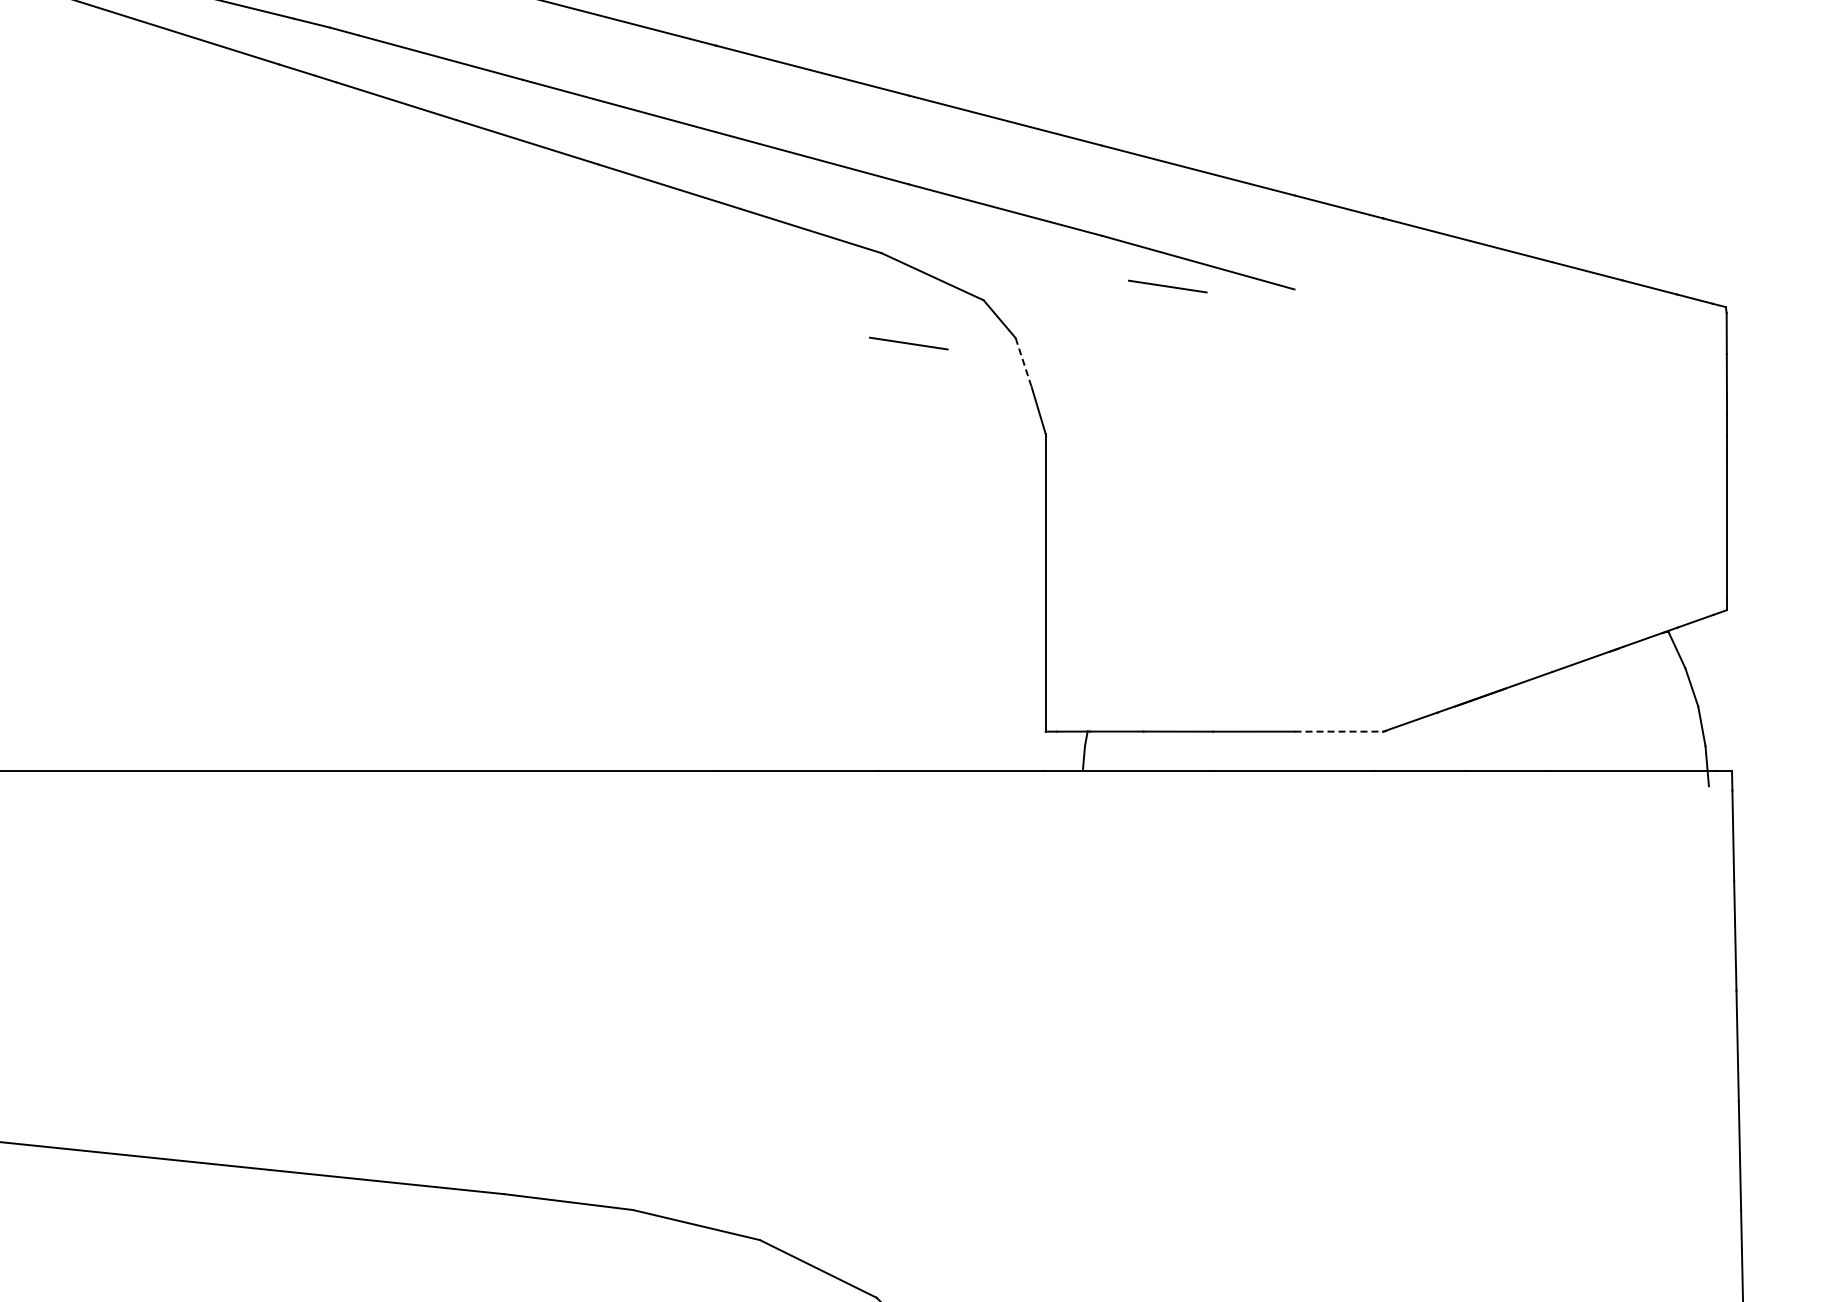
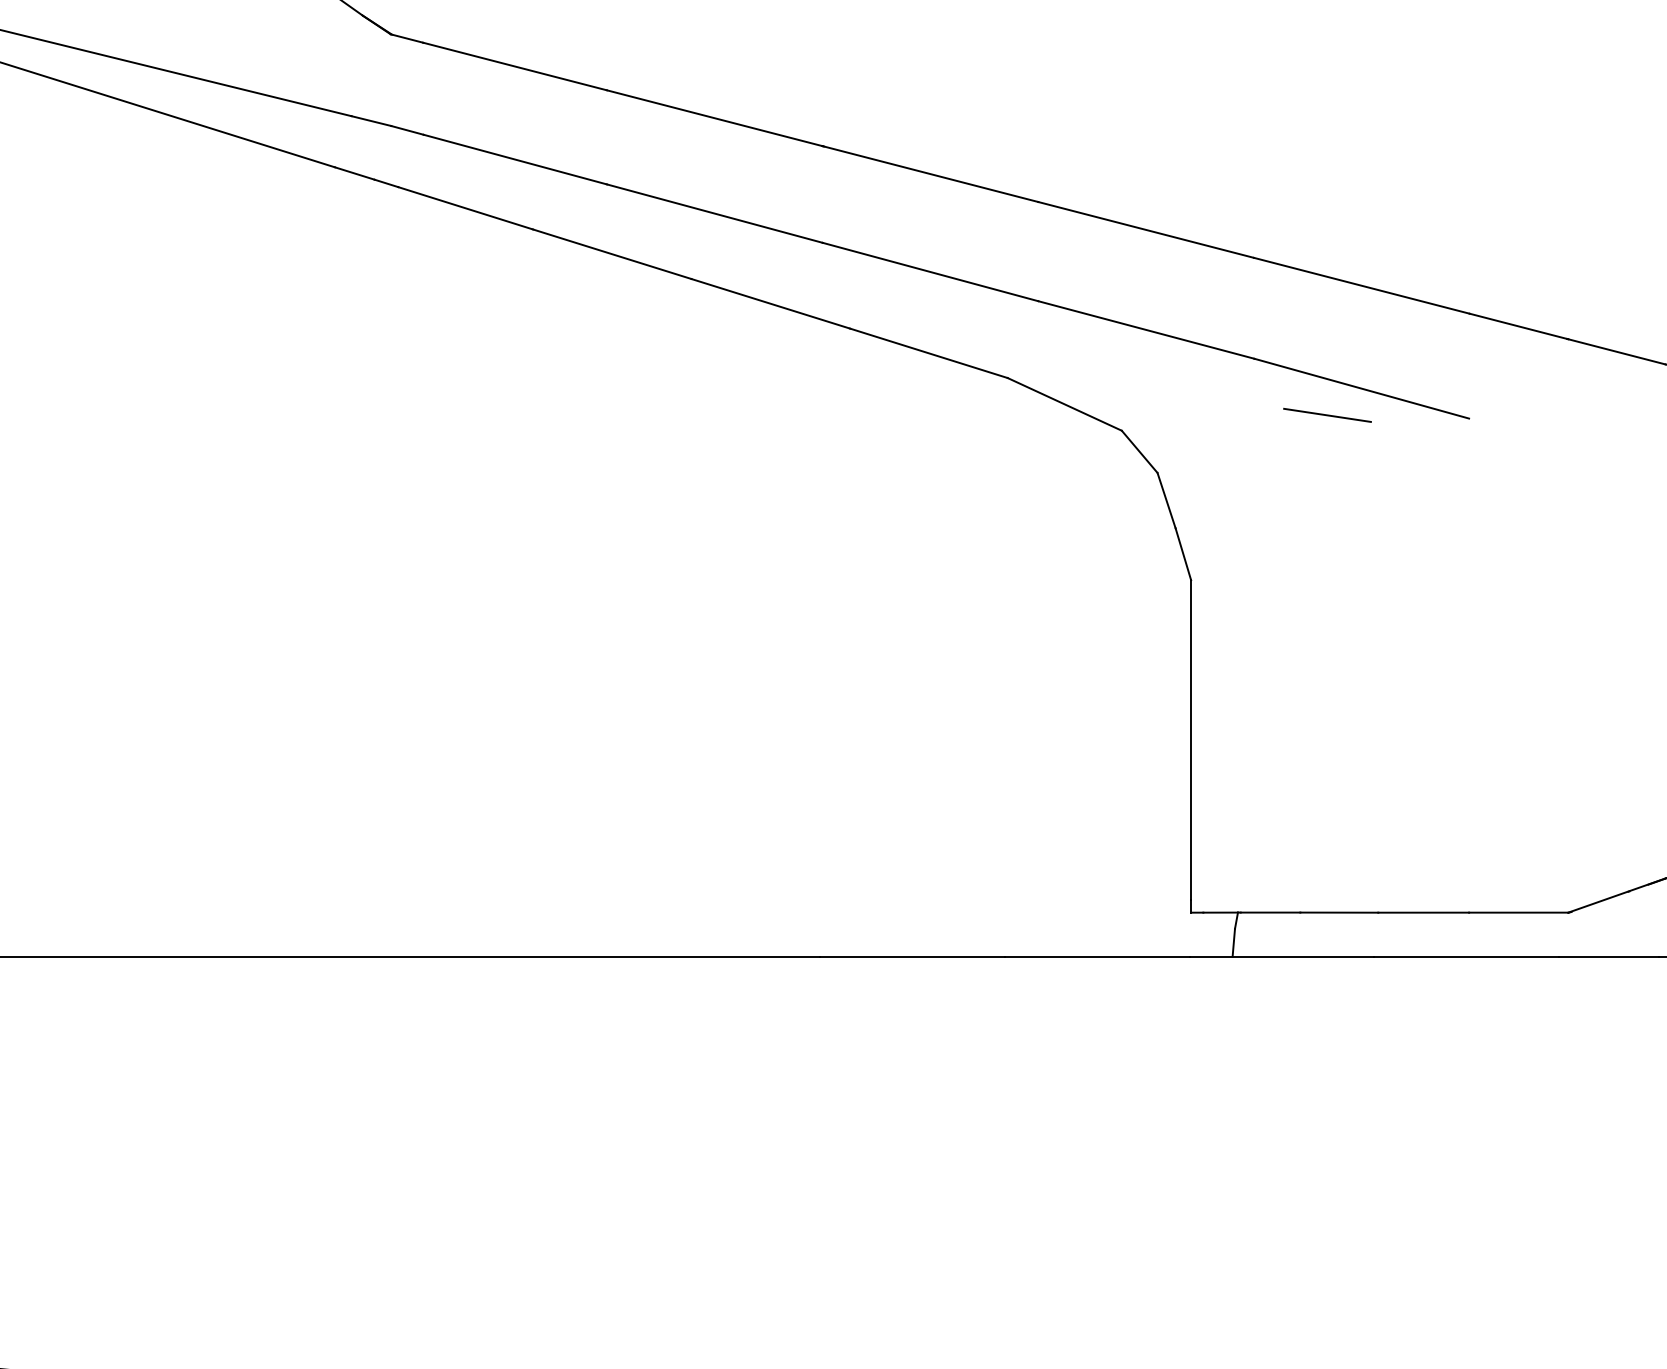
line: (908, 343) -> (1037, 478), removed
line: (1023, 363) -> (1166, 501), dashed -> solid
line: (1339, 731) -> (1519, 912), dashed -> solid

